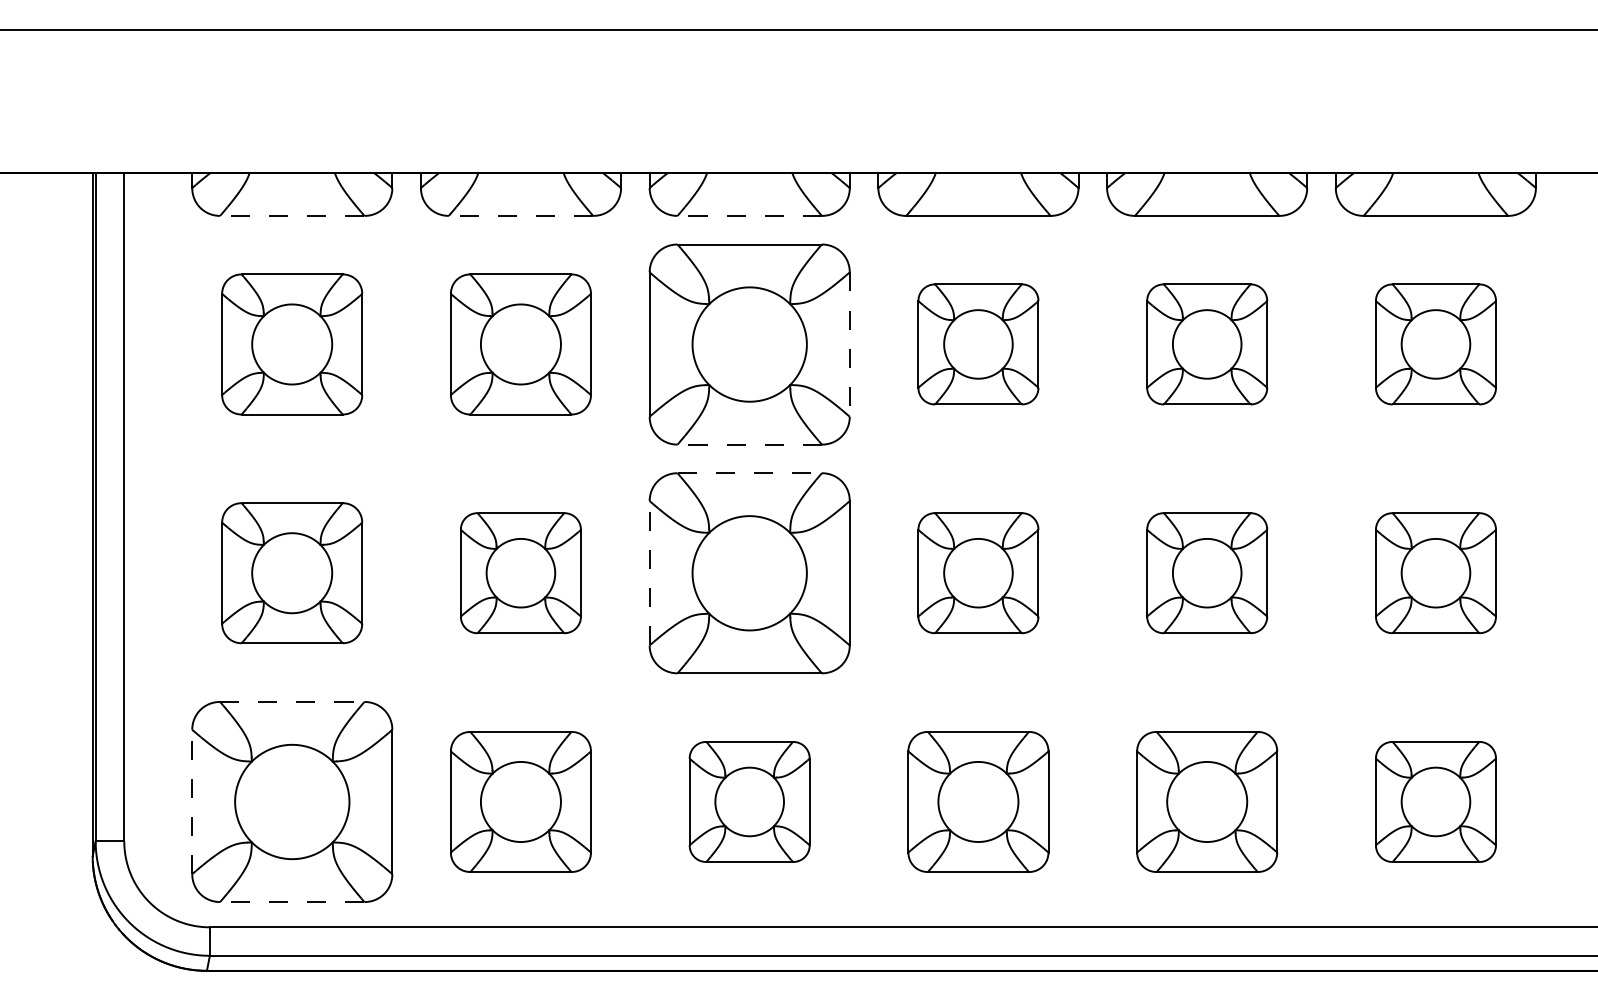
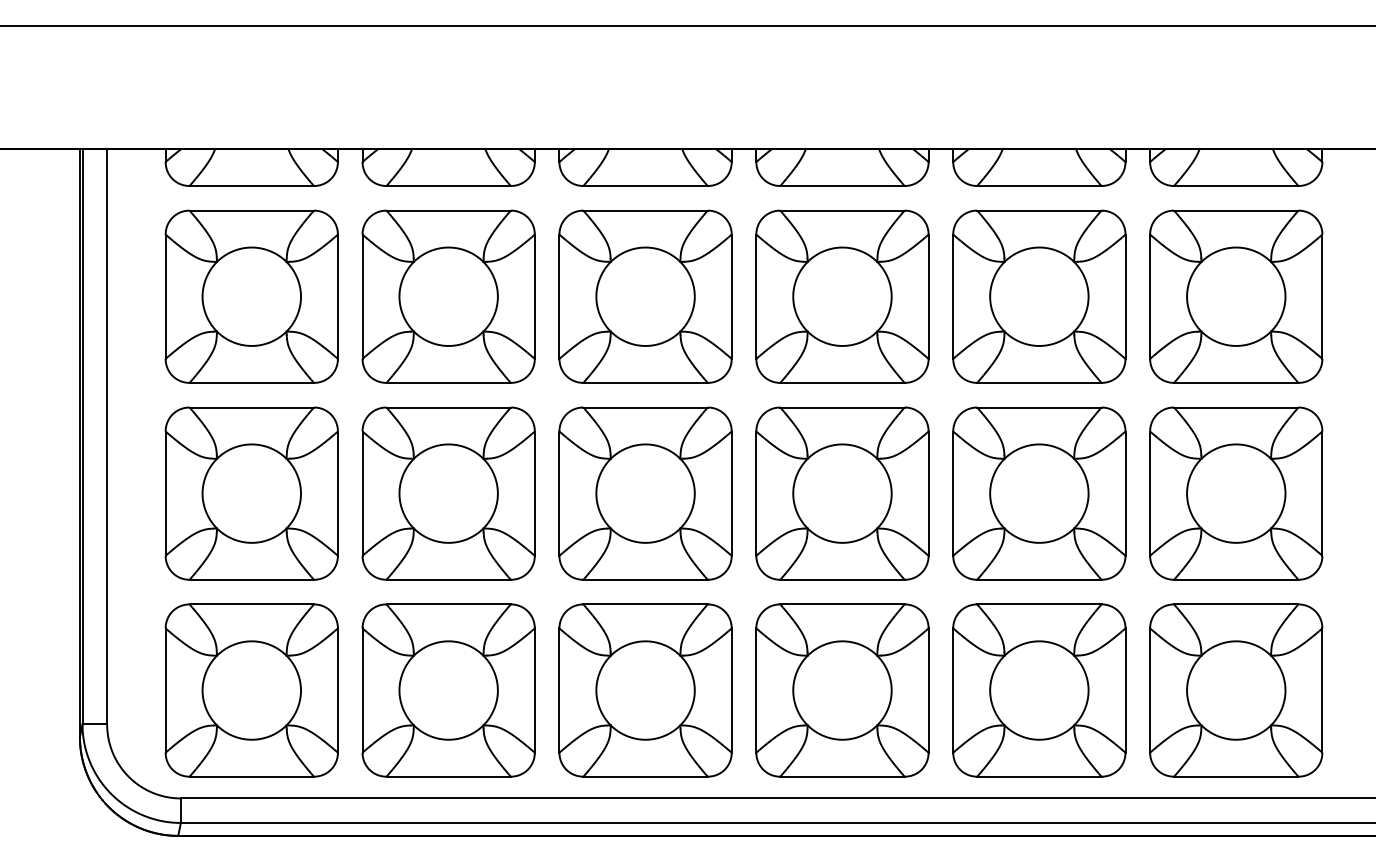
line: (291, 216) -> (251, 186), dashed -> solid
line: (520, 216) -> (448, 186), dashed -> solid
line: (749, 216) -> (645, 186), dashed -> solid
part: (291, 344) -> (251, 296), size x1.43
part: (520, 344) -> (448, 296), size x1.43
part: (978, 344) -> (842, 296), size x1.67
part: (1207, 344) -> (1039, 296), size x1.67
part: (1436, 344) -> (1236, 296), size x1.67
line: (849, 345) -> (731, 297), dashed -> solid
line: (749, 444) -> (645, 382), dashed -> solid
line: (750, 473) -> (646, 407), dashed -> solid
part: (291, 573) -> (251, 493), size x1.43
part: (520, 573) -> (448, 493), size x1.67
line: (649, 573) -> (559, 493), dashed -> solid
part: (978, 573) -> (842, 493), size x1.67
part: (1207, 573) -> (1039, 493), size x1.67
part: (1436, 573) -> (1236, 493), size x1.67
line: (293, 702) -> (252, 604), dashed -> solid
line: (192, 801) -> (165, 690), dashed -> solid
part: (520, 801) -> (448, 690), size x1.43
part: (749, 801) -> (645, 690), size x1.67
part: (978, 801) -> (842, 690), size x1.43
part: (1207, 801) -> (1039, 690), size x1.43
part: (1436, 801) -> (1236, 690), size x1.67
line: (291, 901) -> (251, 776), dashed -> solid

